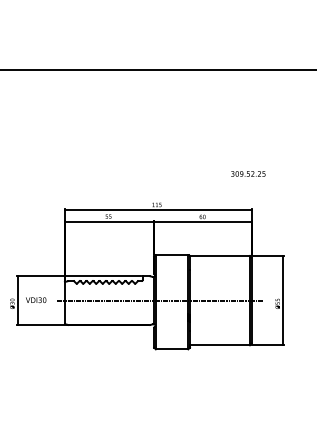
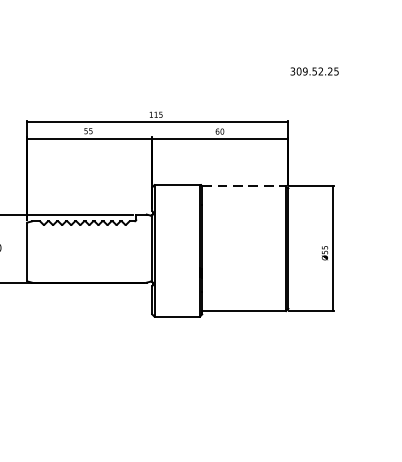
text: (248, 173) -> (314, 70), moved
line: (220, 256) -> (244, 186), solid -> dashed
line: (159, 300) -> (159, 248), removed

